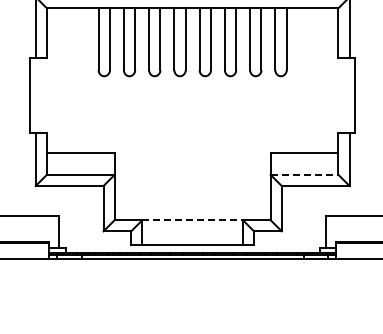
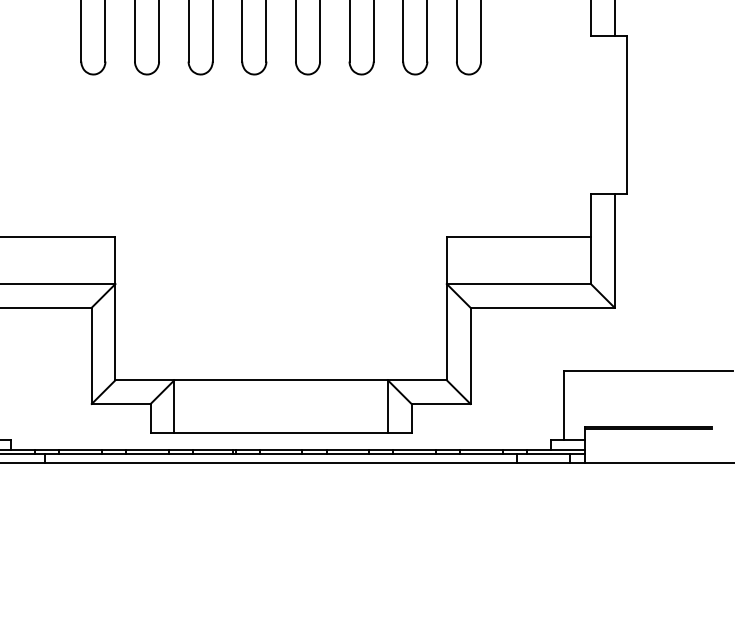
line: (304, 174) -> (518, 283), dashed -> solid
line: (193, 220) -> (282, 380), dashed -> solid

